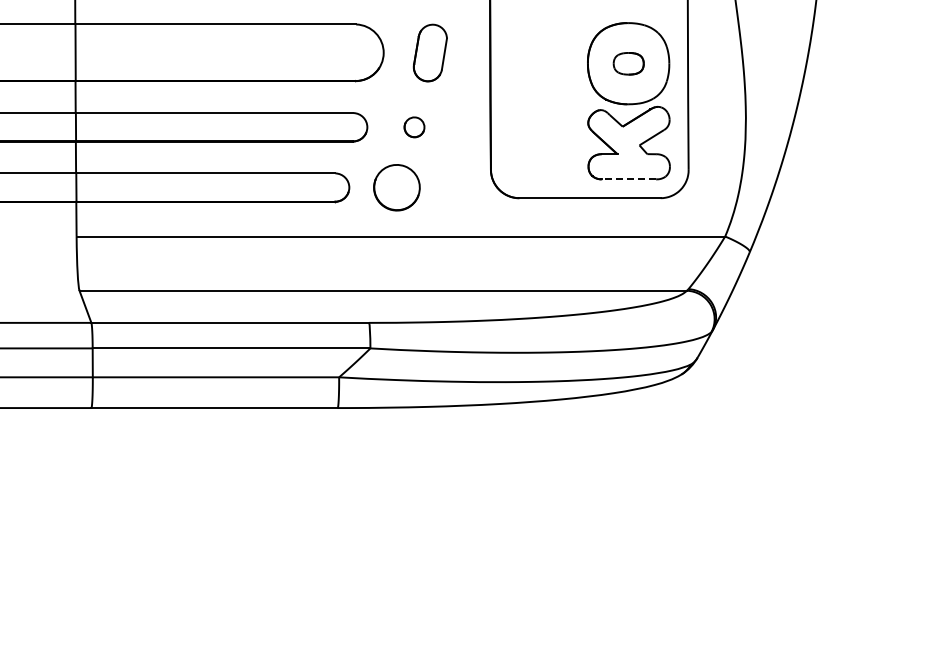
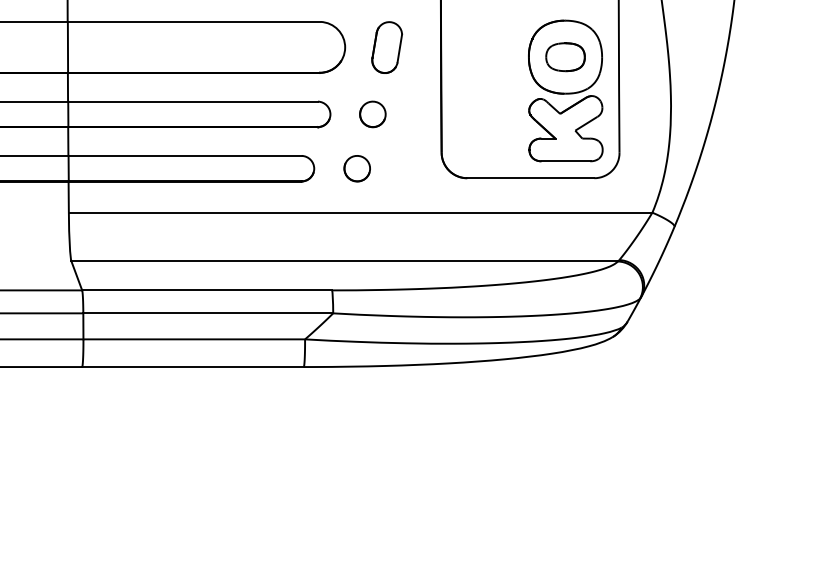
part: (628, 63) -> (565, 57), size x1.43
part: (414, 127) -> (372, 114), size x1.43
line: (628, 179) -> (565, 161), dashed -> solid
part: (397, 187) -> (357, 168), size x0.62

